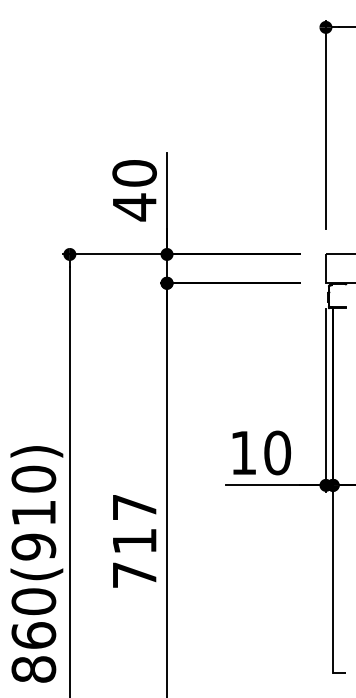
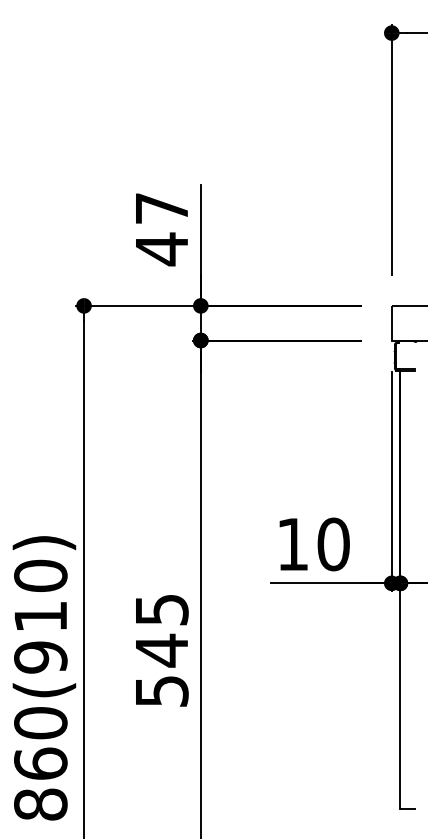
text: (134, 173) -> (161, 208), 40 -> 47
text: (134, 541) -> (161, 650), 717 -> 545

